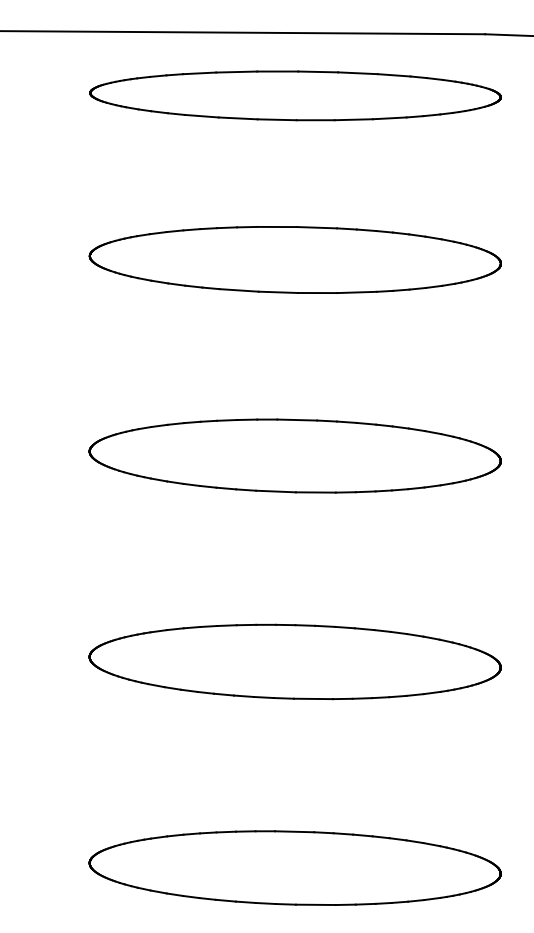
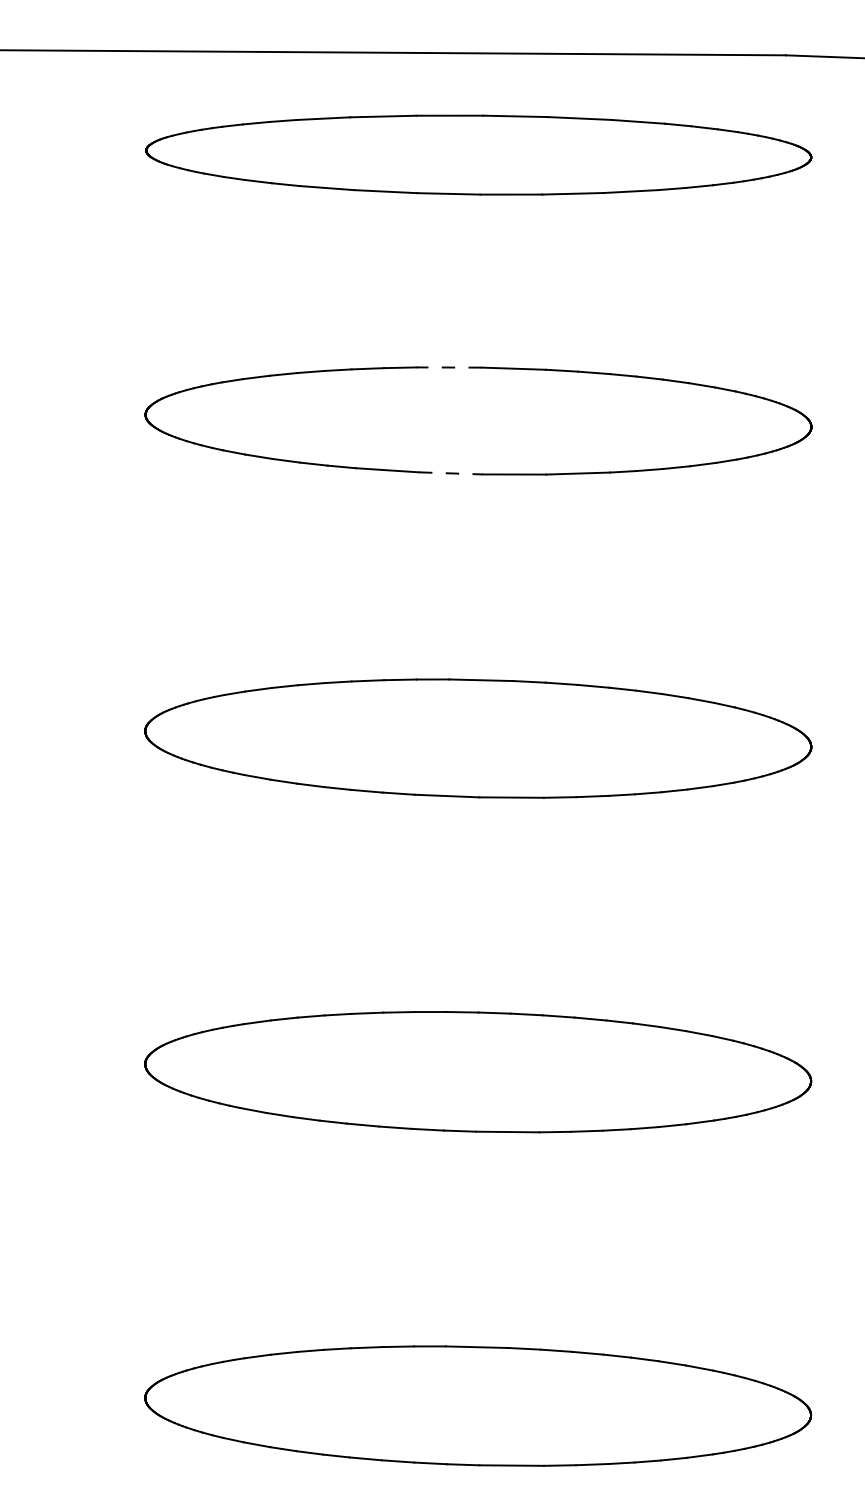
line: (276, 226) -> (447, 366), solid -> dashed
line: (278, 292) -> (451, 473), solid -> dashed

